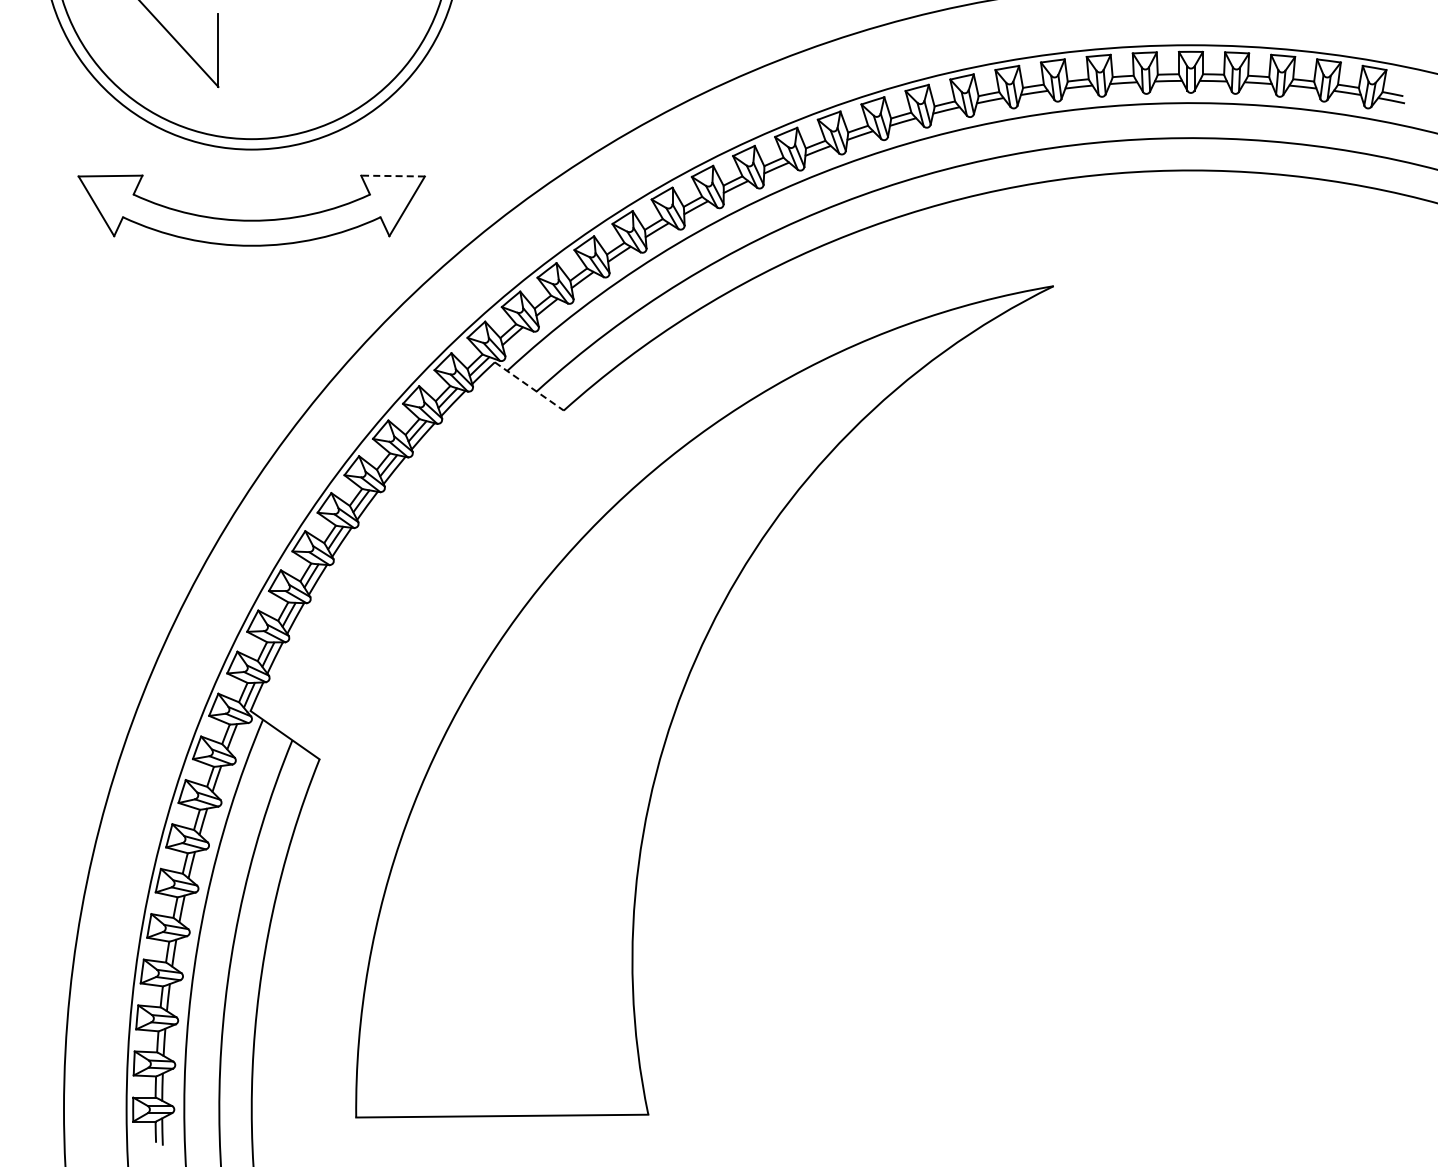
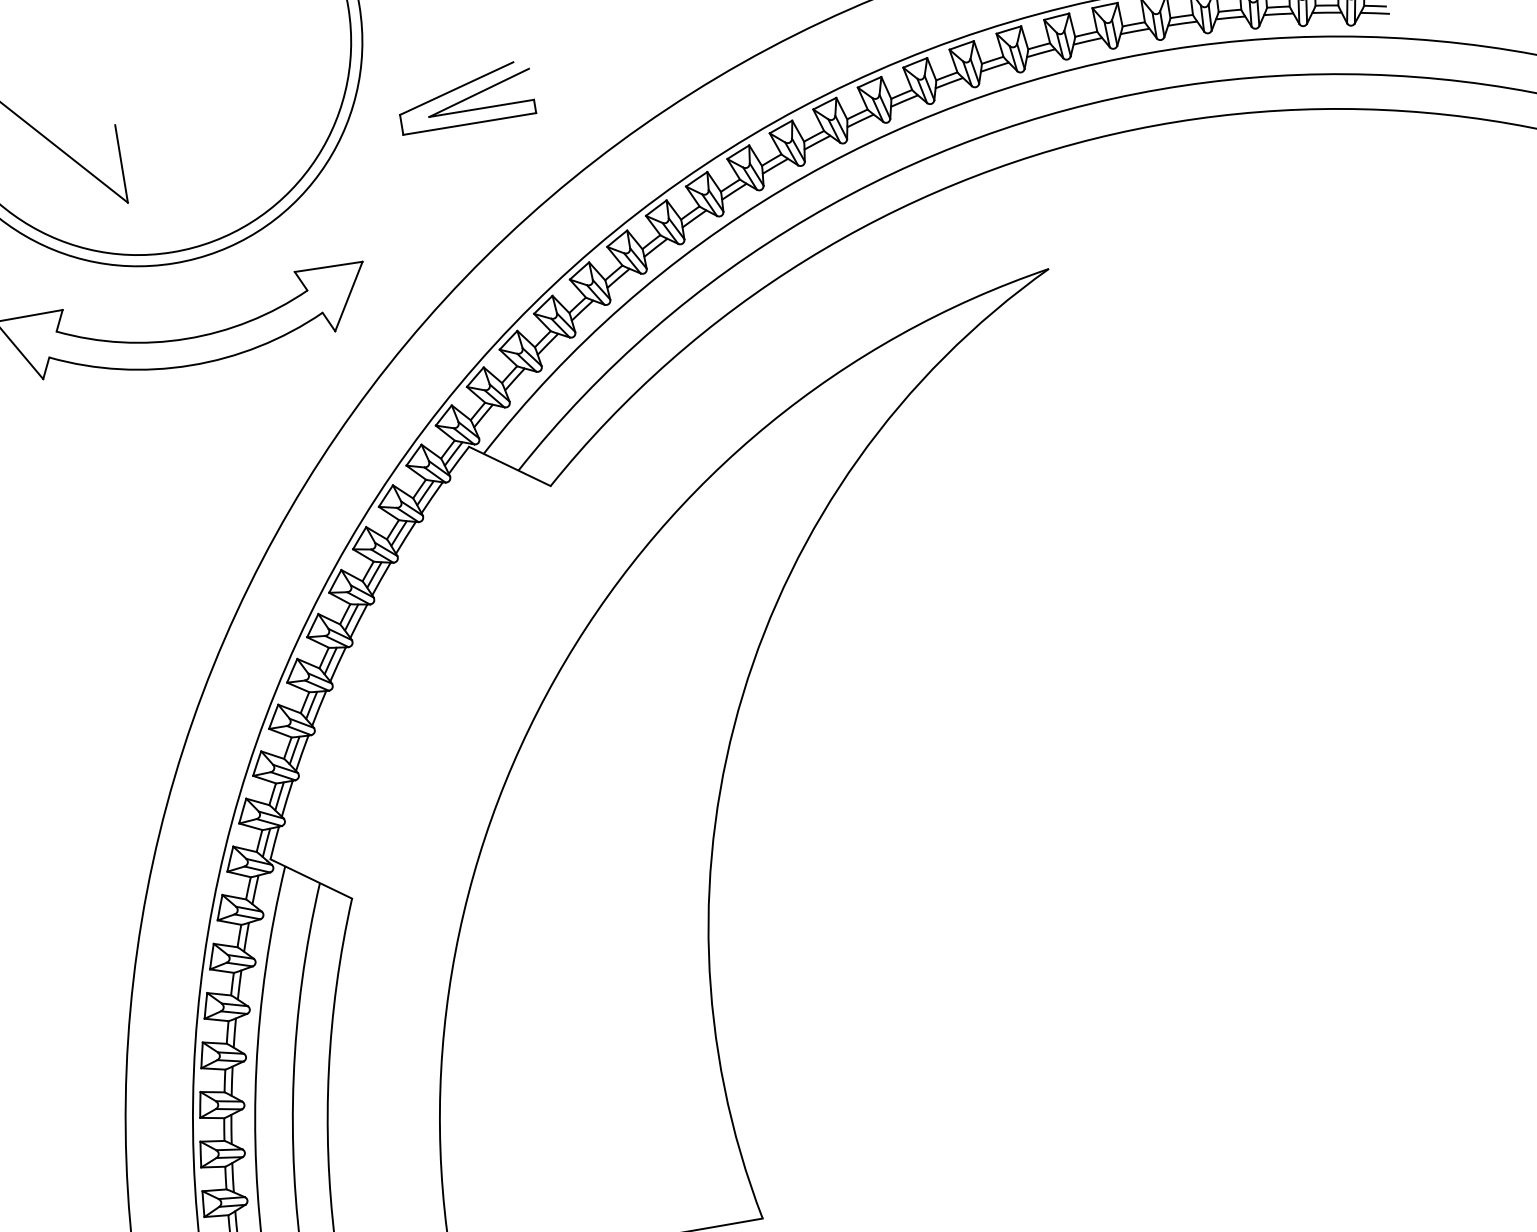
part: (543, 40) -> (464, 96), added
line: (393, 176) -> (329, 267), dashed -> solid
line: (529, 386) -> (510, 466), dashed -> solid

